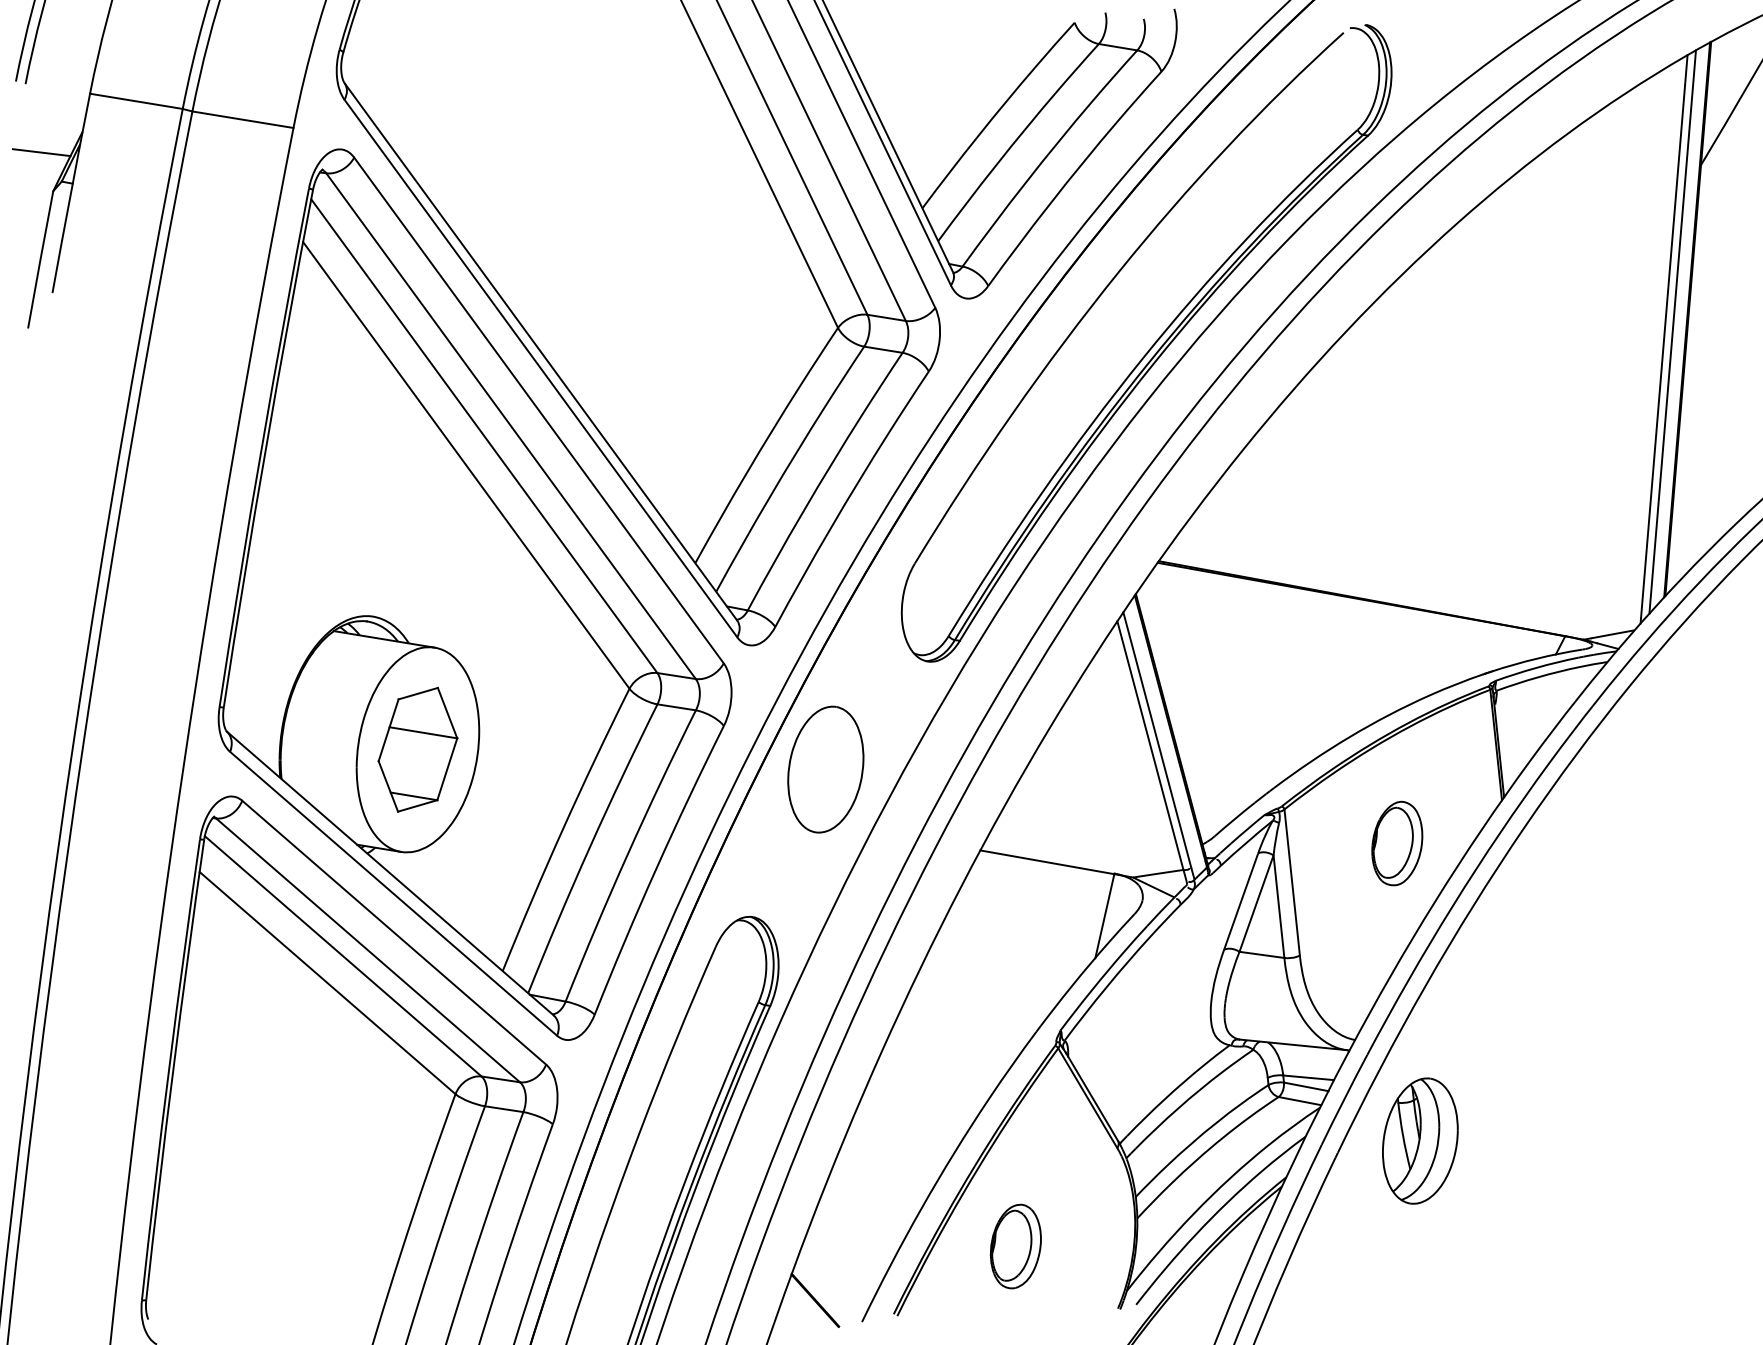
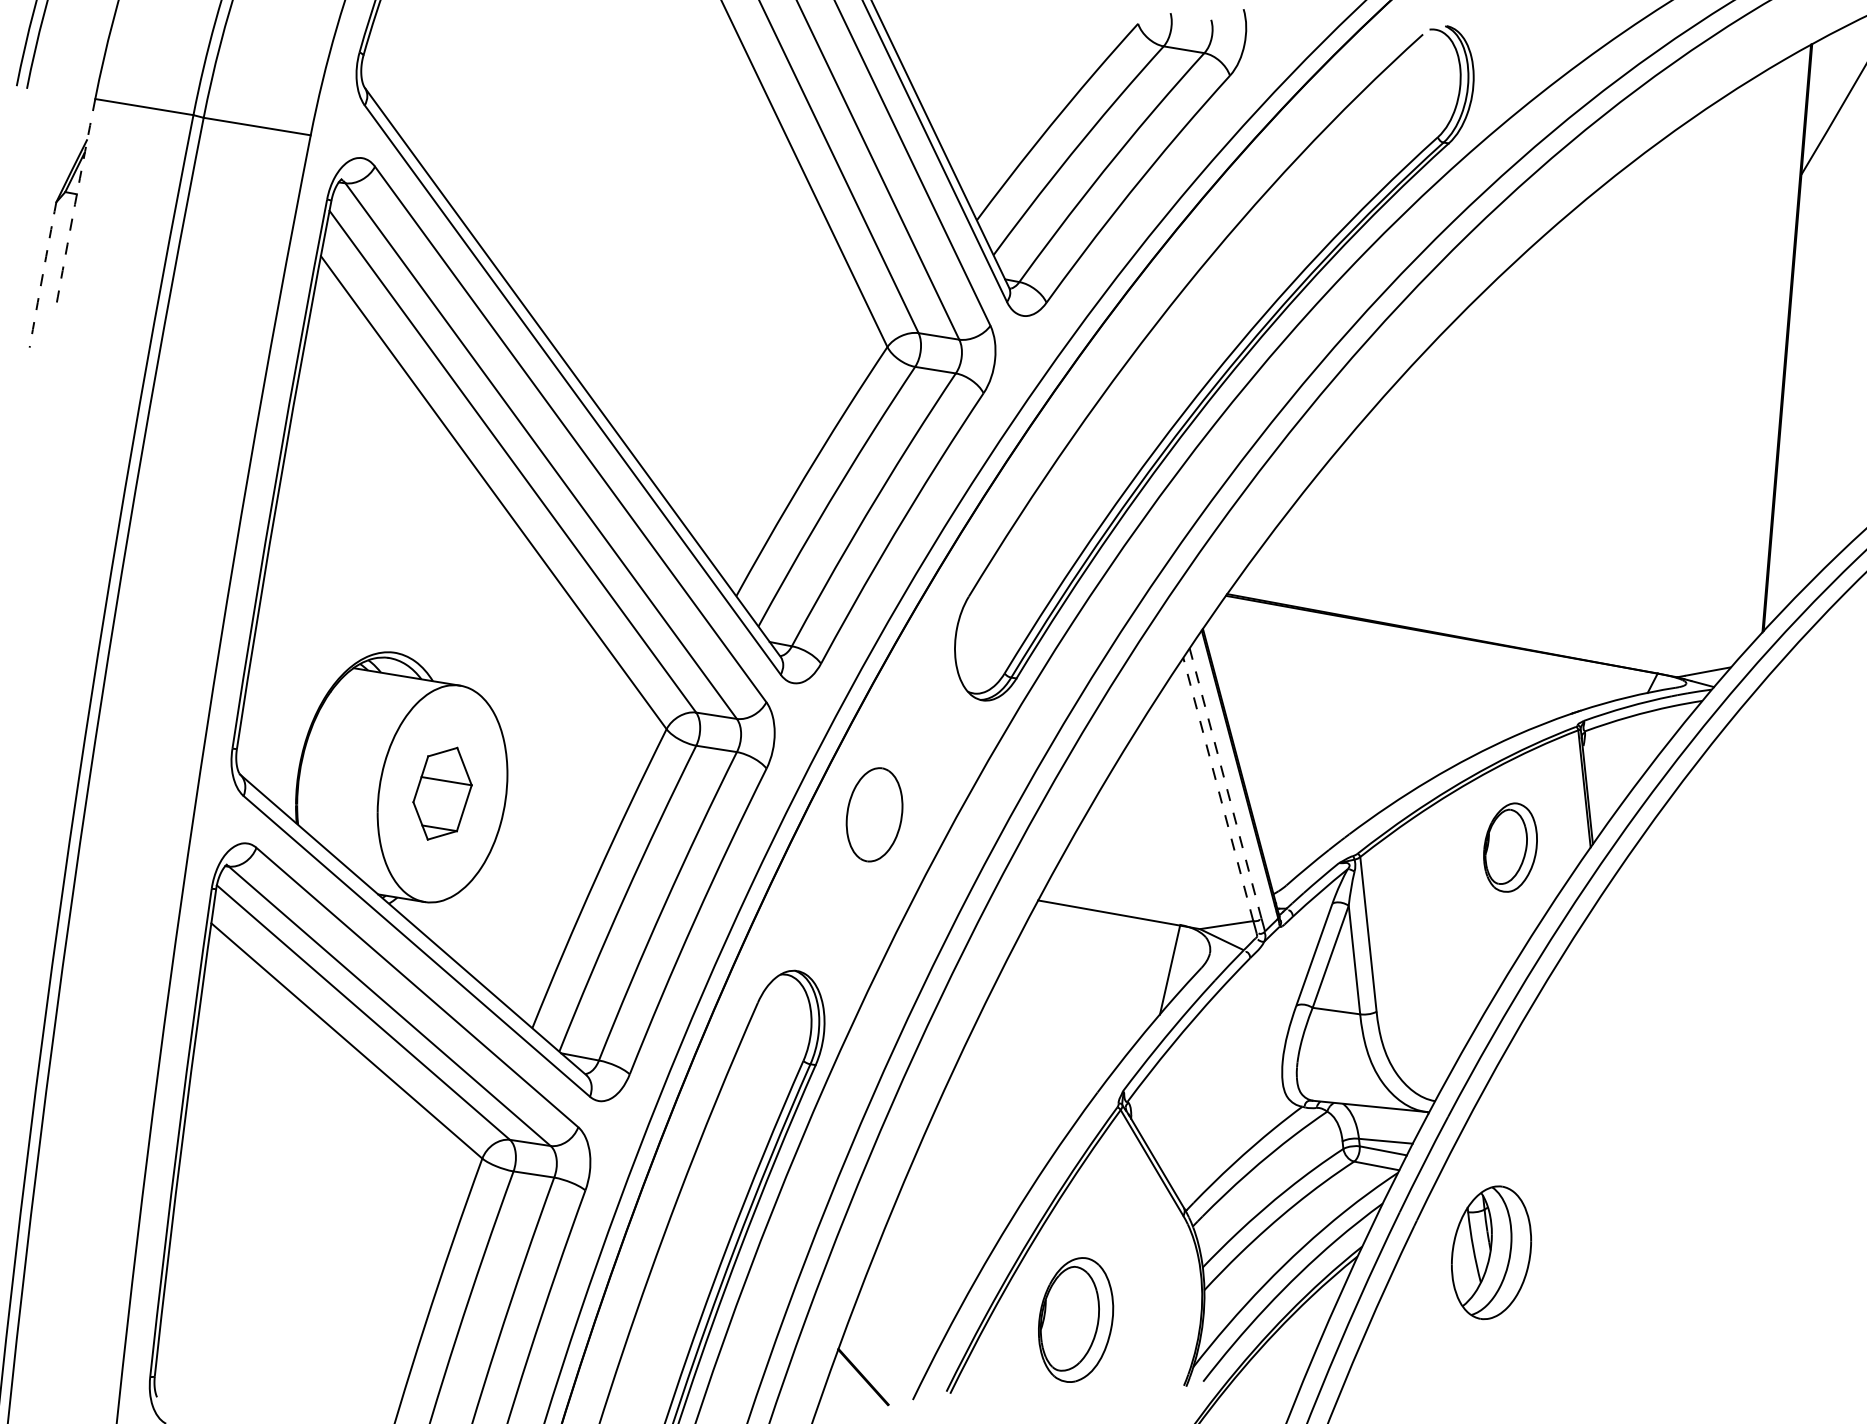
line: (41, 152) -> (43, 161), removed
arc: (70, 193) -> (74, 204), solid -> dashed
arc: (40, 259) -> (42, 274), solid -> dashed
line: (1672, 331) -> (1771, 350), removed
line: (1663, 339) -> (1761, 359), removed
line: (1157, 739) -> (1225, 782), solid -> dashed
line: (1150, 745) -> (1218, 789), solid -> dashed
part: (417, 749) -> (442, 793), size x0.7
part: (825, 769) -> (874, 814), size x0.7
part: (1397, 843) -> (1510, 847), moved
part: (1420, 1140) -> (1491, 1252), moved
part: (1015, 1246) -> (1075, 1319), size x1.4

